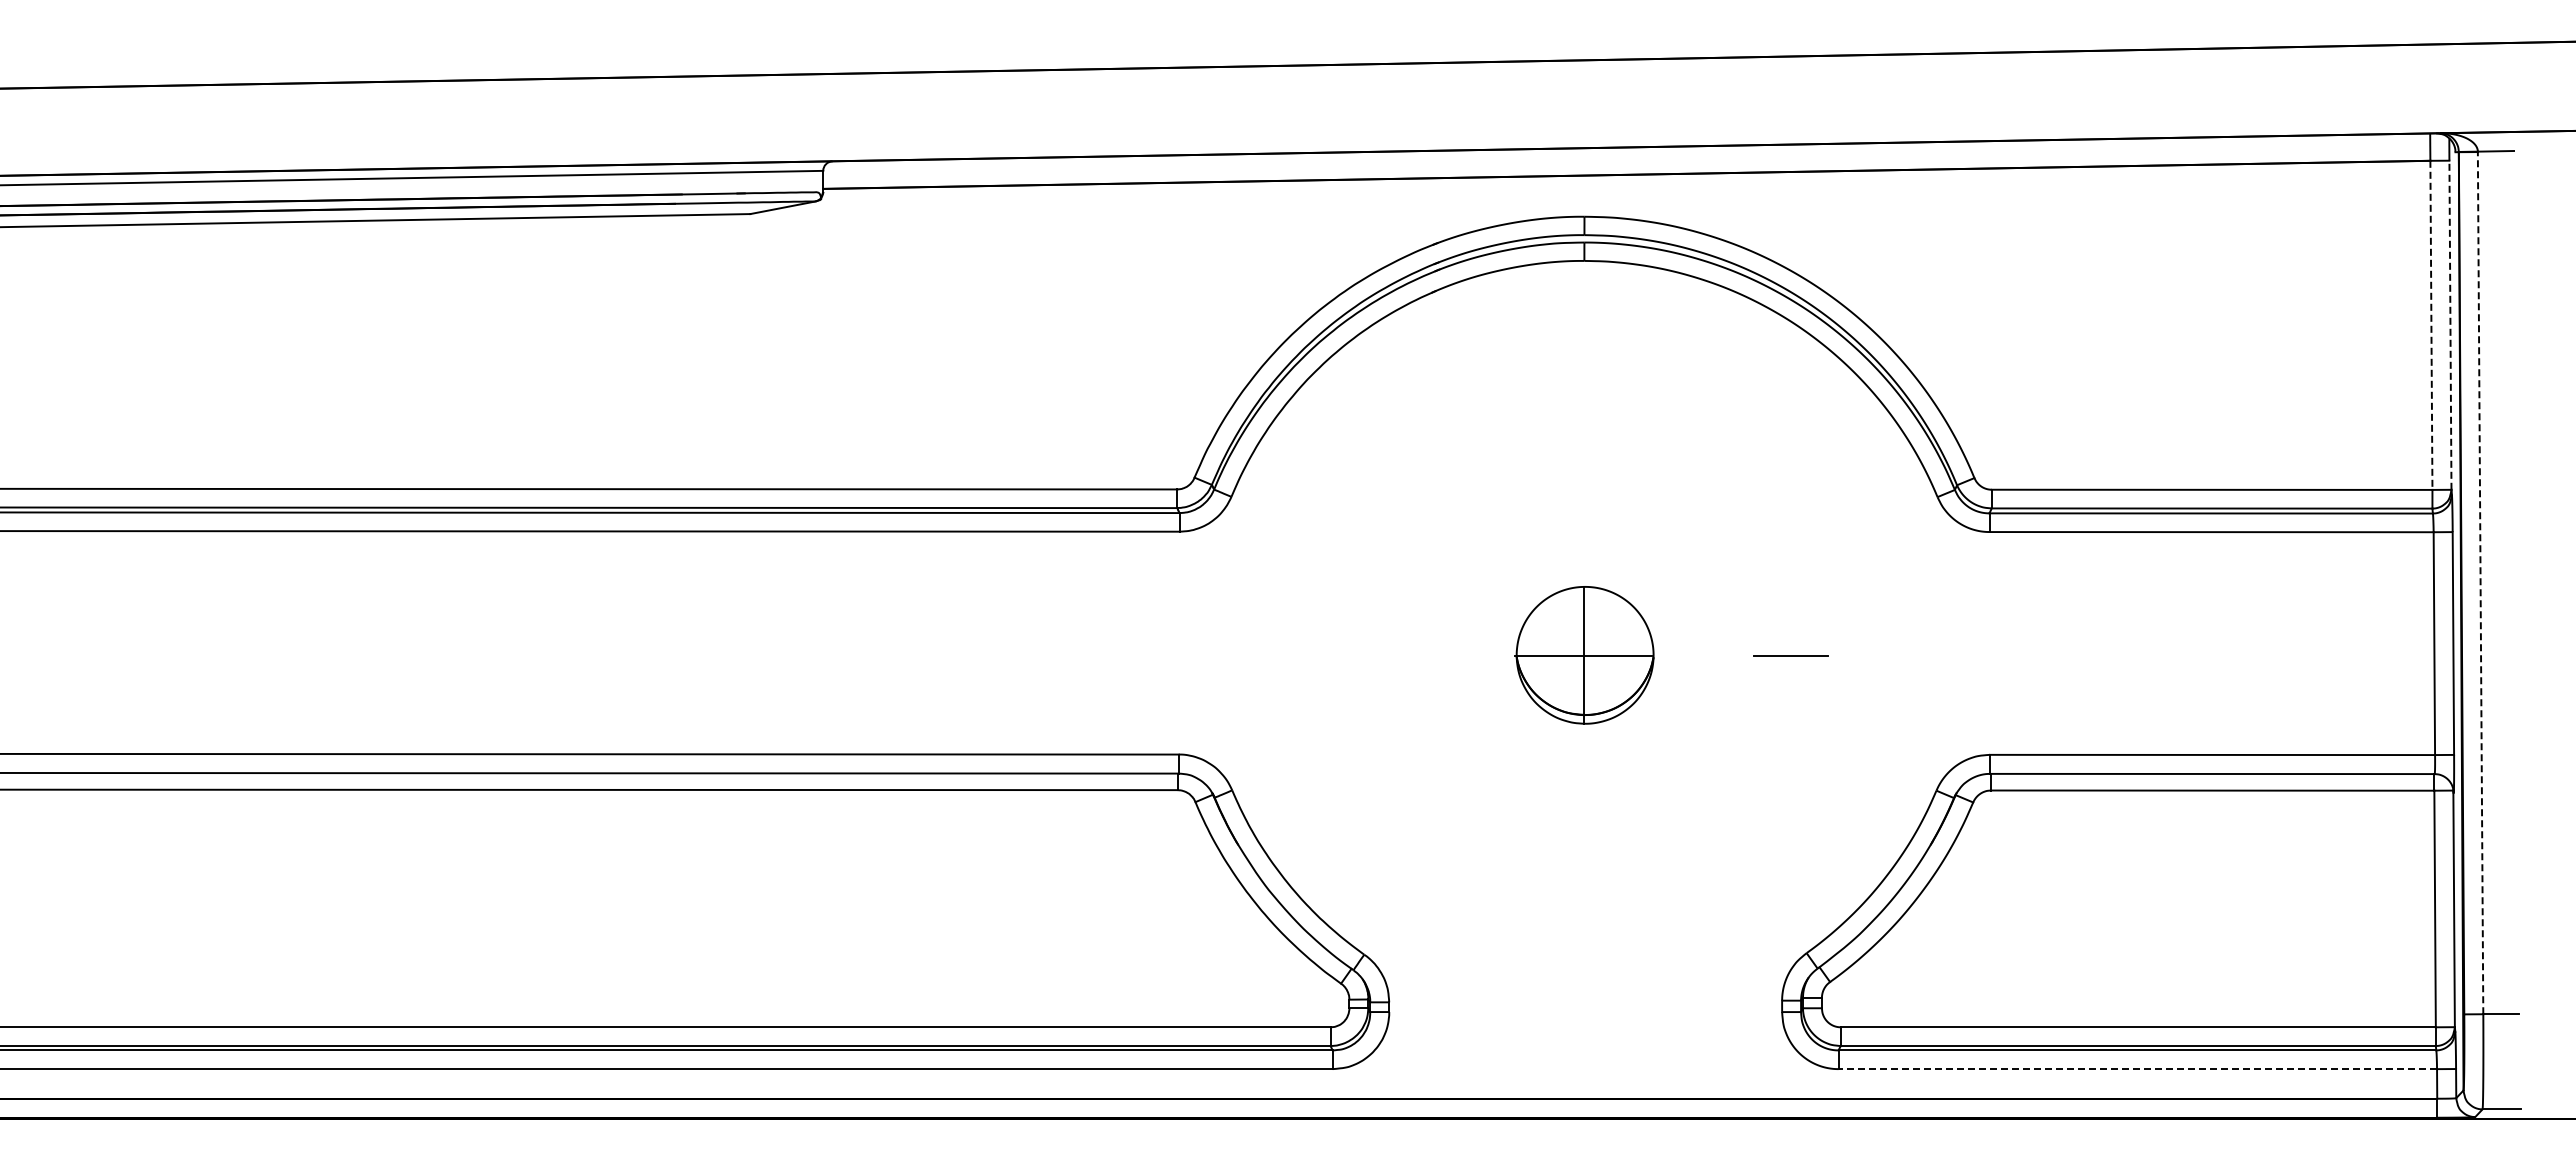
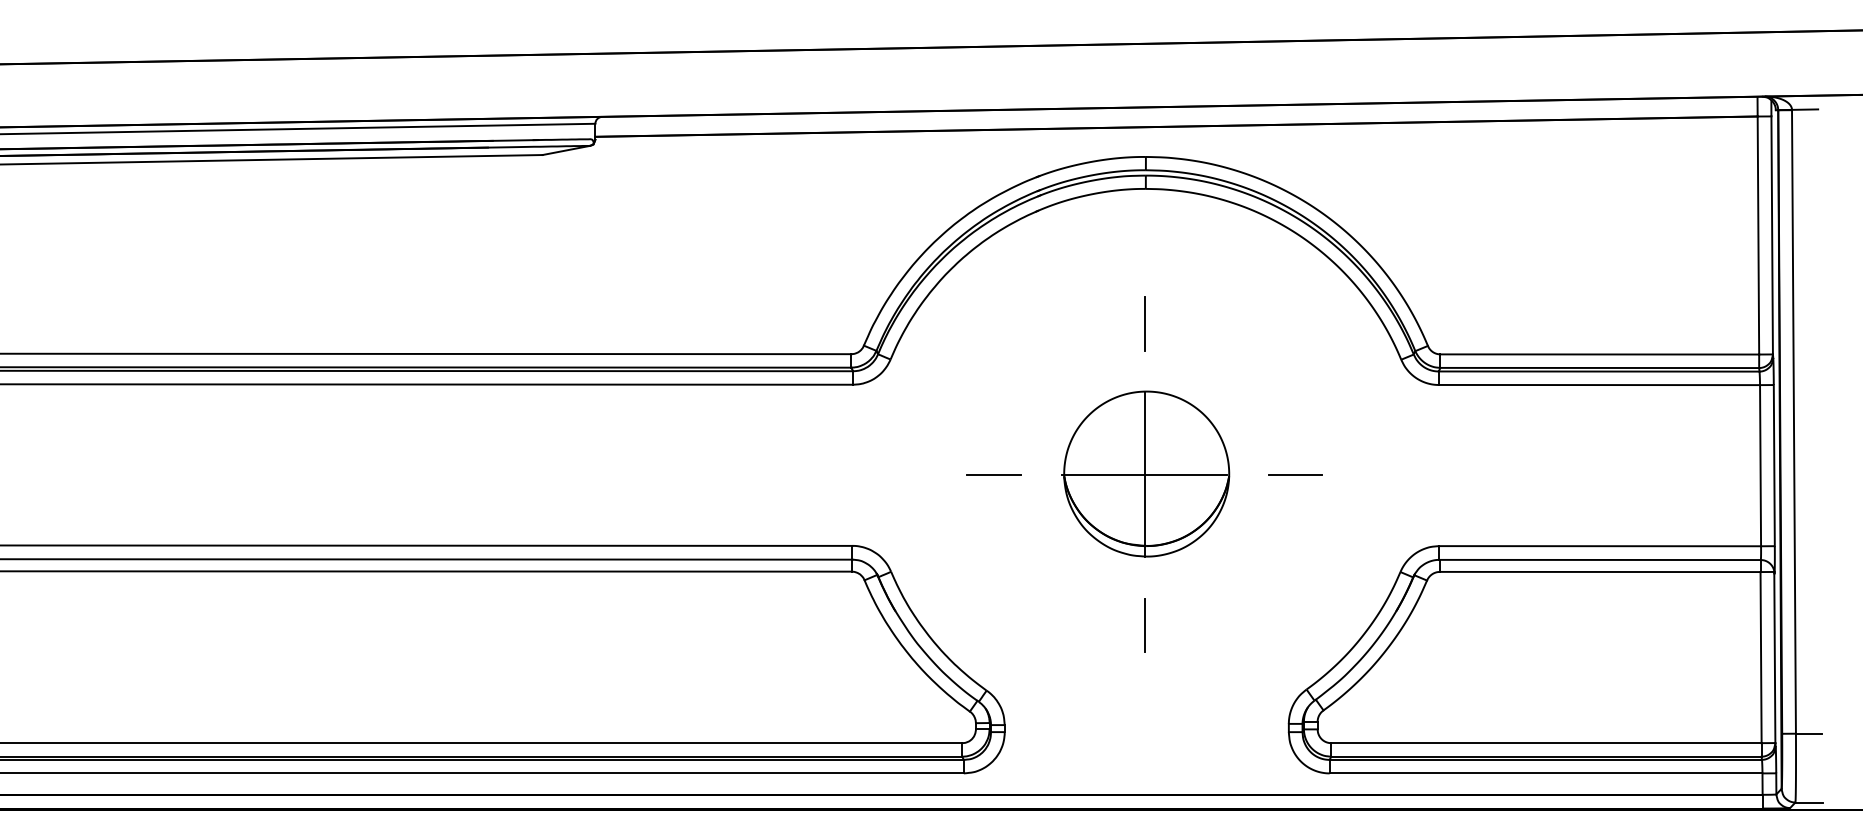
line: (2431, 325) -> (1758, 235), dashed -> solid
line: (2450, 325) -> (1772, 235), dashed -> solid
line: (1583, 447) -> (1145, 323), added
line: (2480, 582) -> (1793, 421), dashed -> solid
part: (1584, 655) -> (1145, 474), size x1.67
line: (1374, 656) -> (994, 474), added
line: (1582, 864) -> (1144, 625), added
line: (2137, 1069) -> (1545, 773), dashed -> solid

